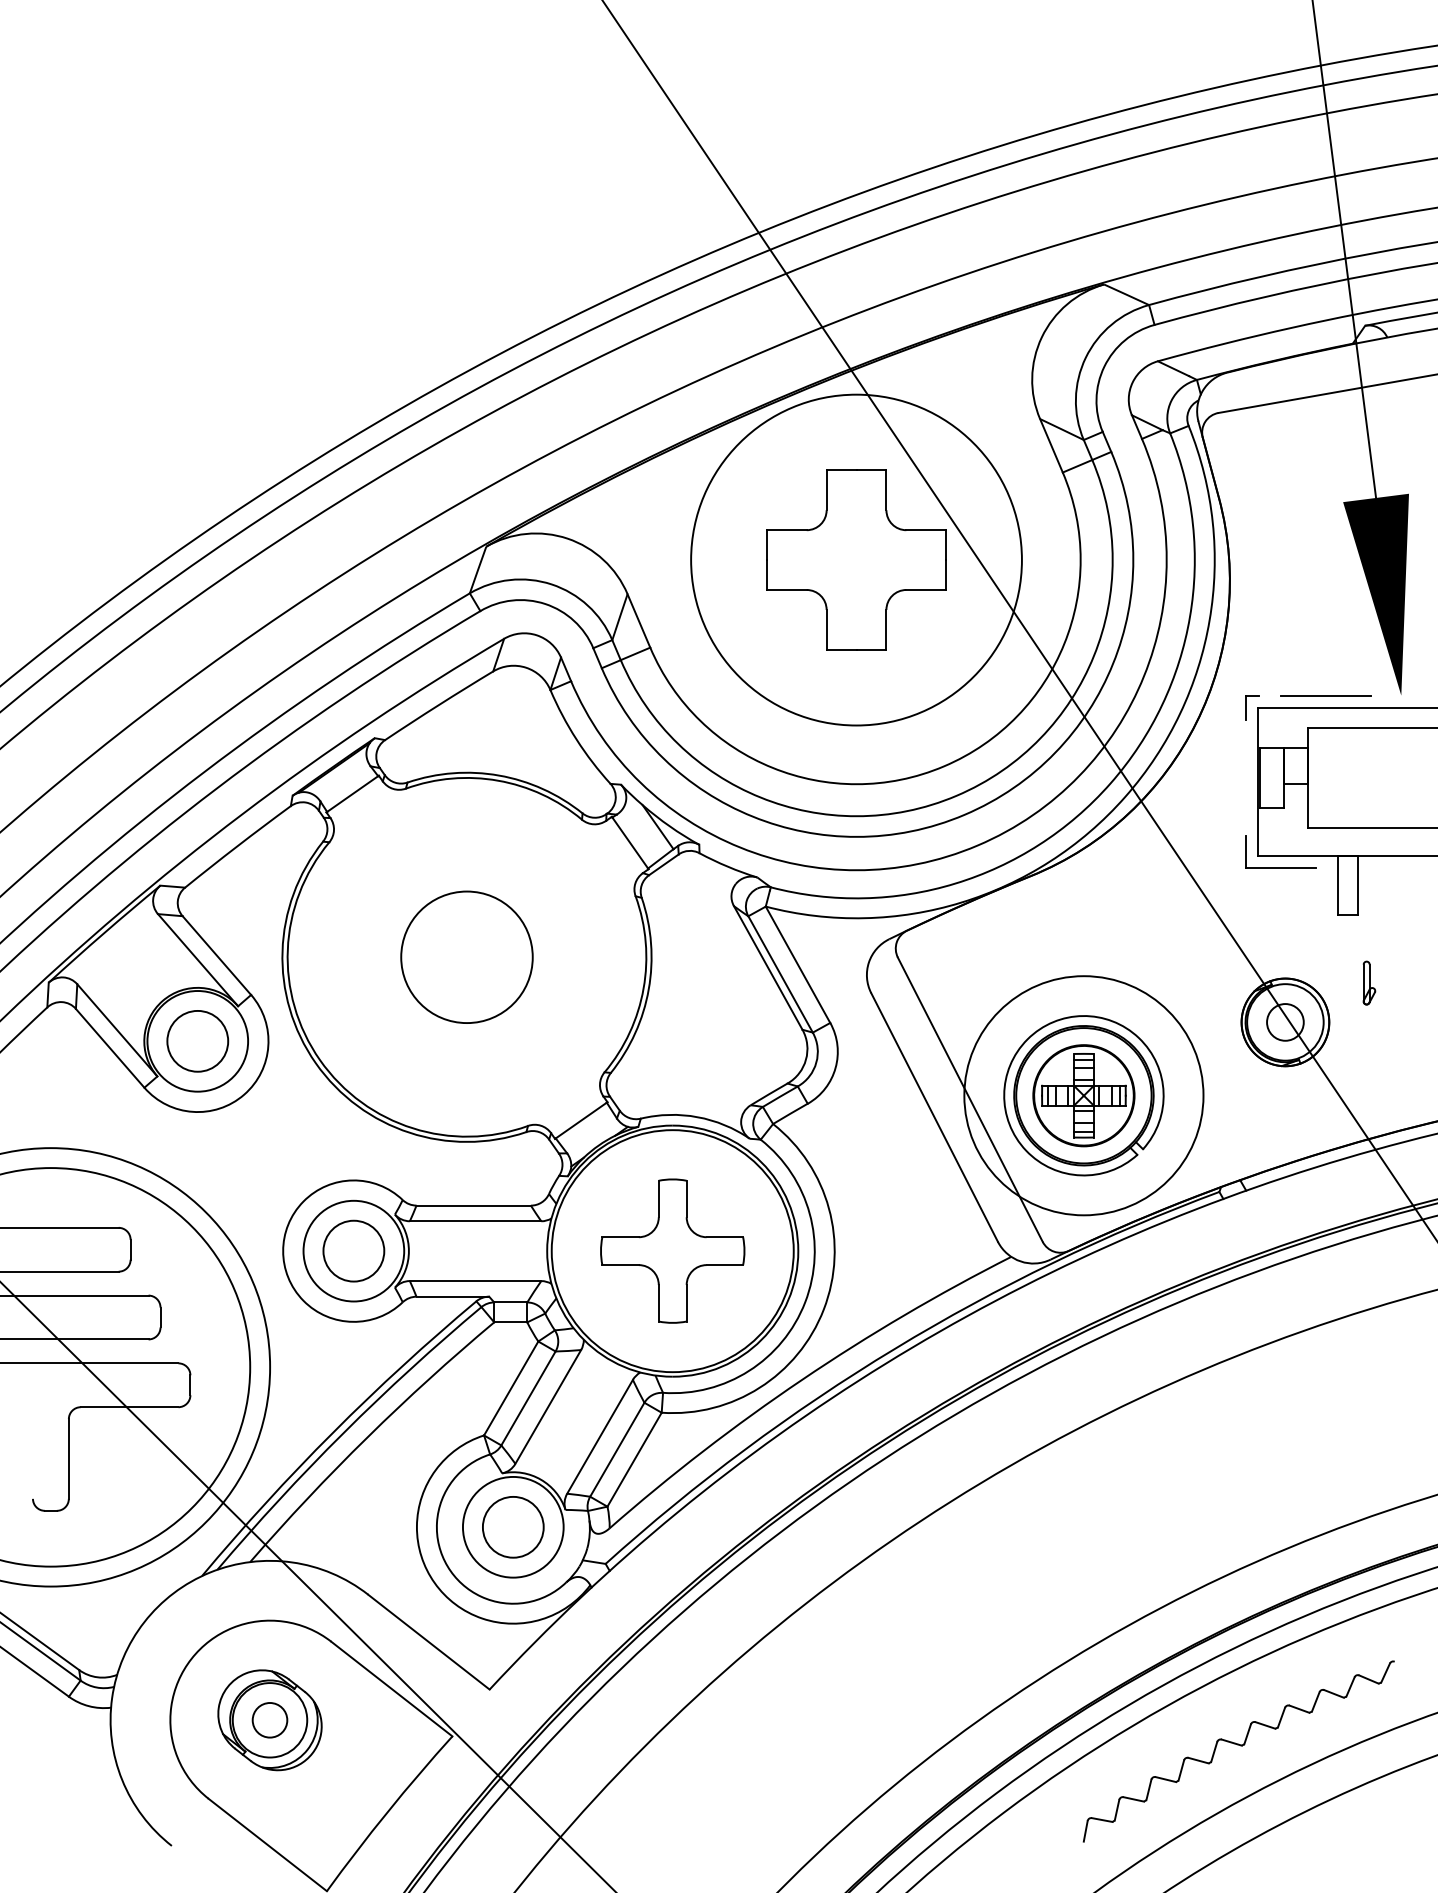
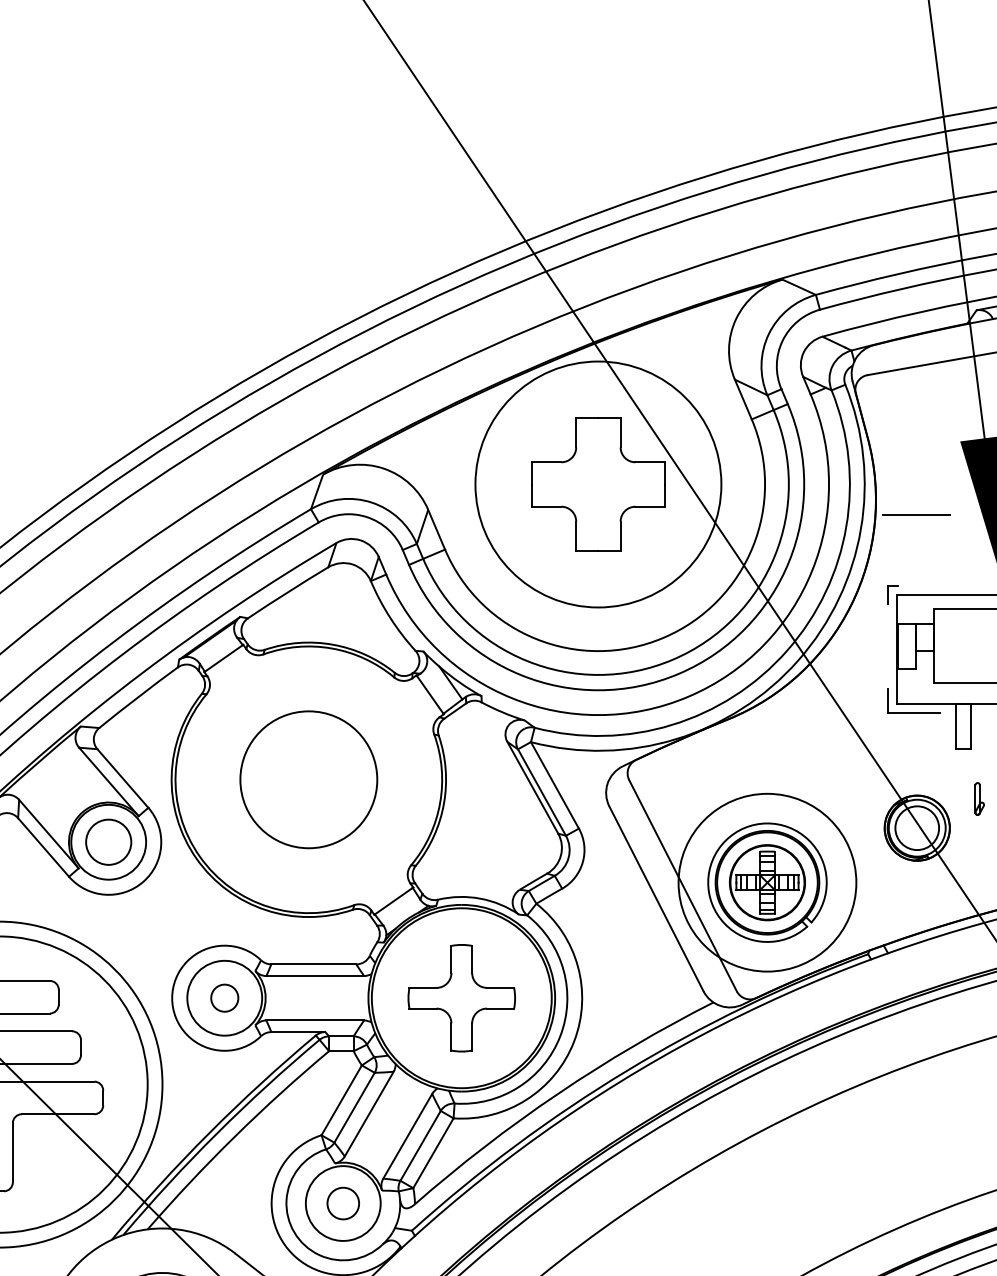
line: (1325, 695) -> (915, 514), moved
circle: (466, 957) -> (308, 779), size x1.4
circle: (1285, 1022) -> (917, 828), size x1.6
circle: (353, 1250) -> (224, 997), size x0.6
circle: (513, 1527) -> (343, 1203), size x0.7

